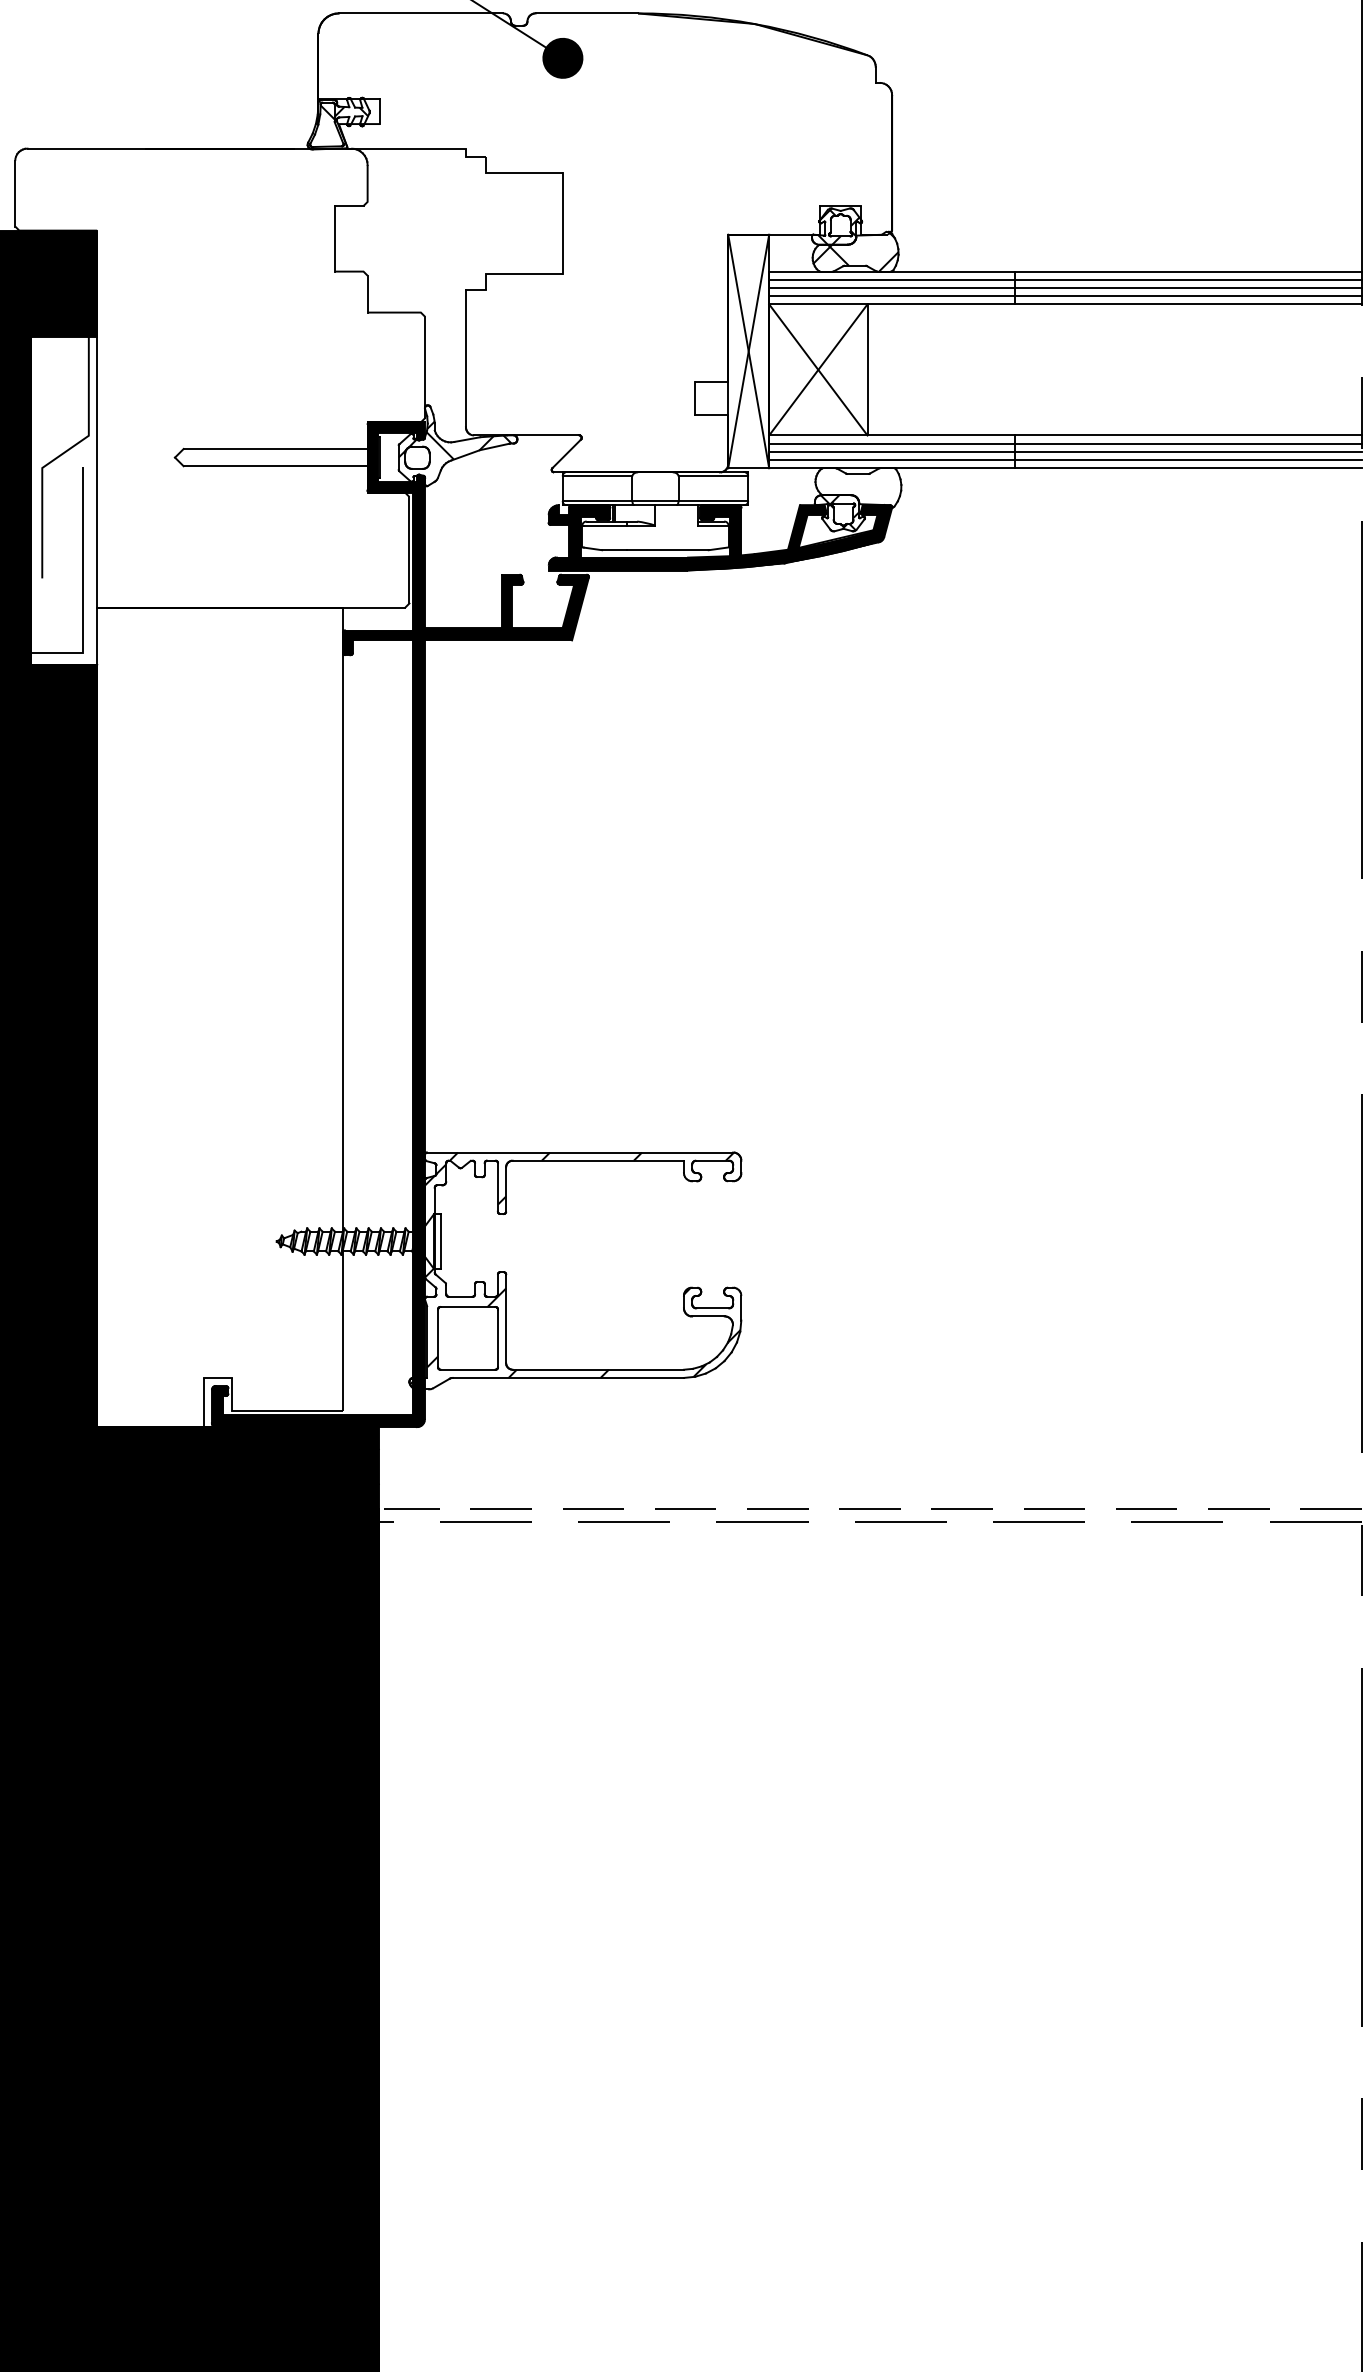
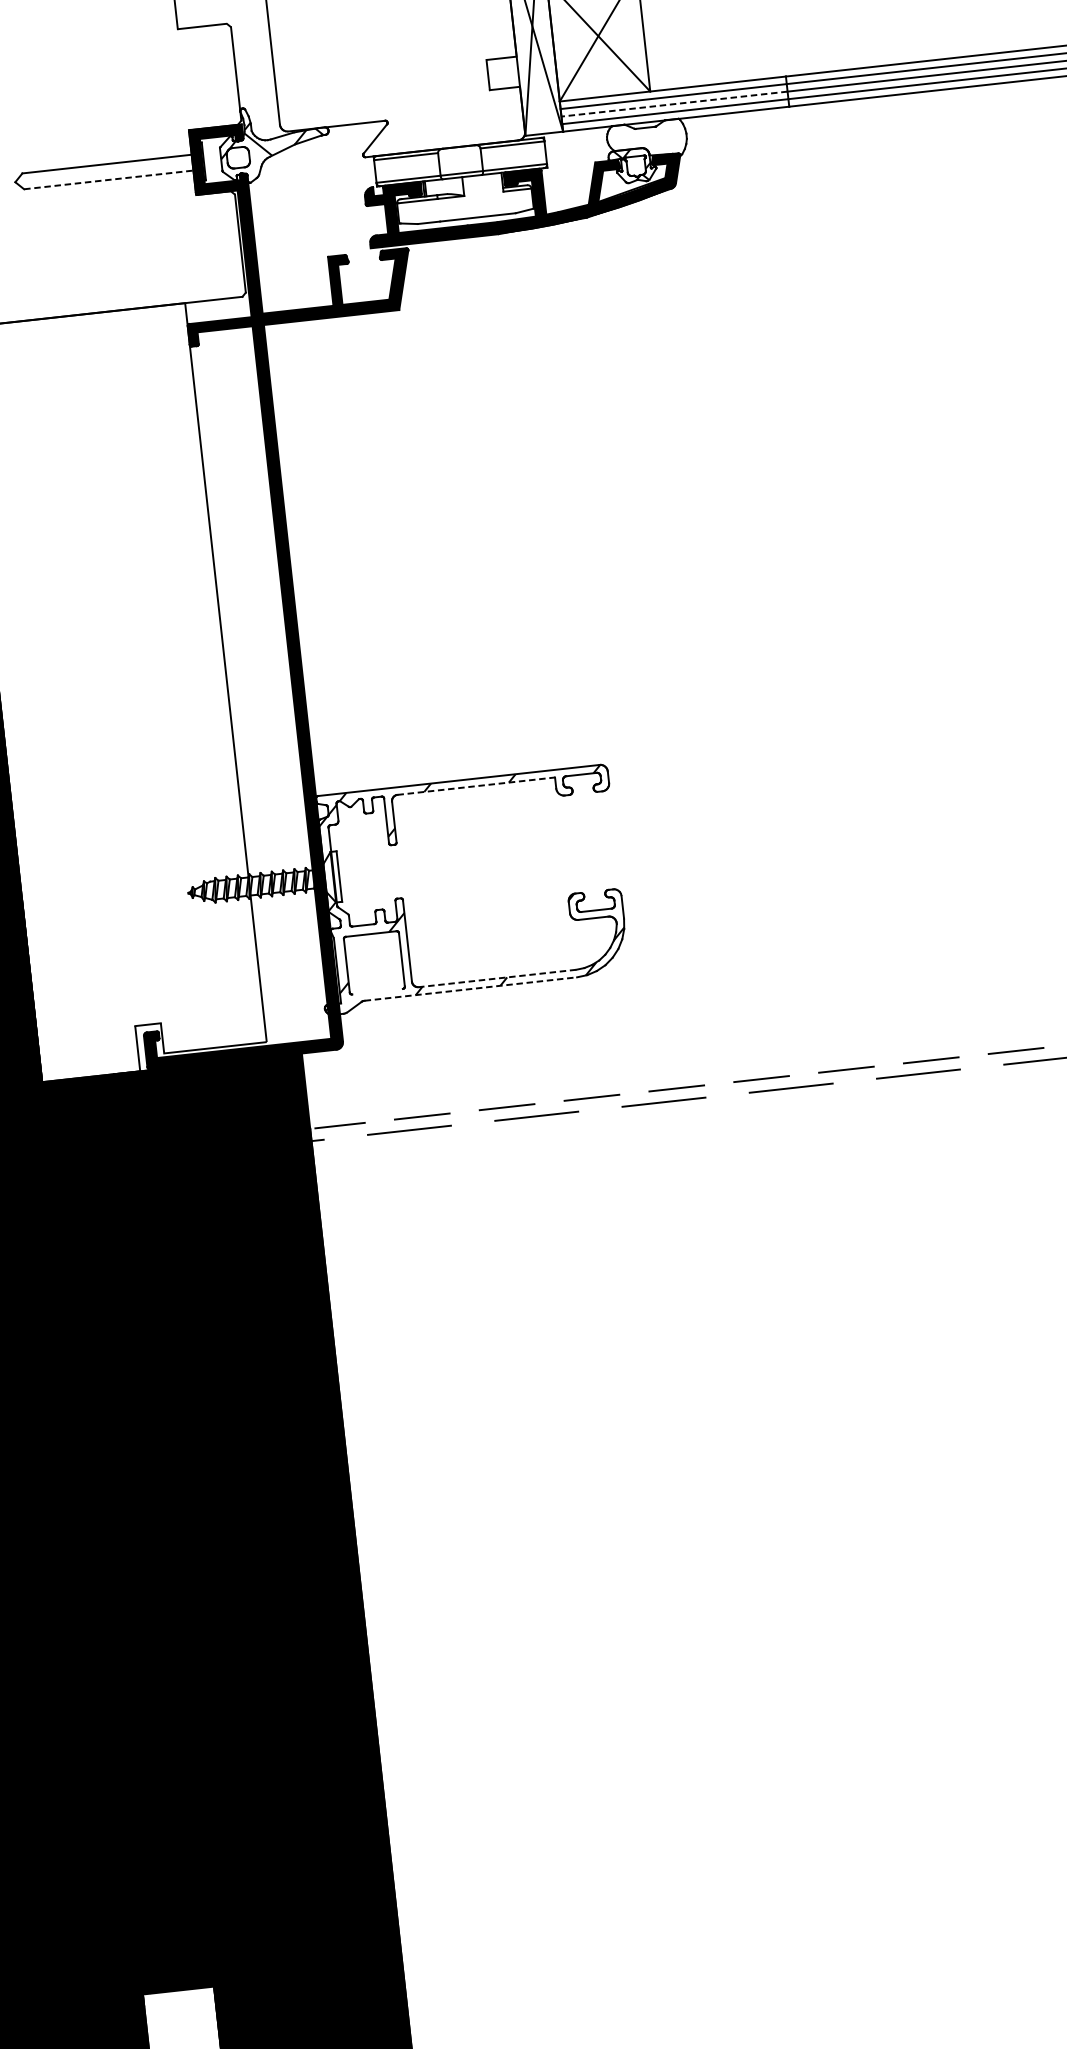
line: (892, 451) -> (674, 103), solid -> dashed
line: (278, 466) -> (111, 179), solid -> dashed
line: (598, 1160) -> (476, 785), solid -> dashed
line: (467, 1369) -> (377, 991), removed
line: (598, 1369) -> (497, 978), solid -> dashed
line: (568, 1377) -> (470, 988), solid -> dashed

